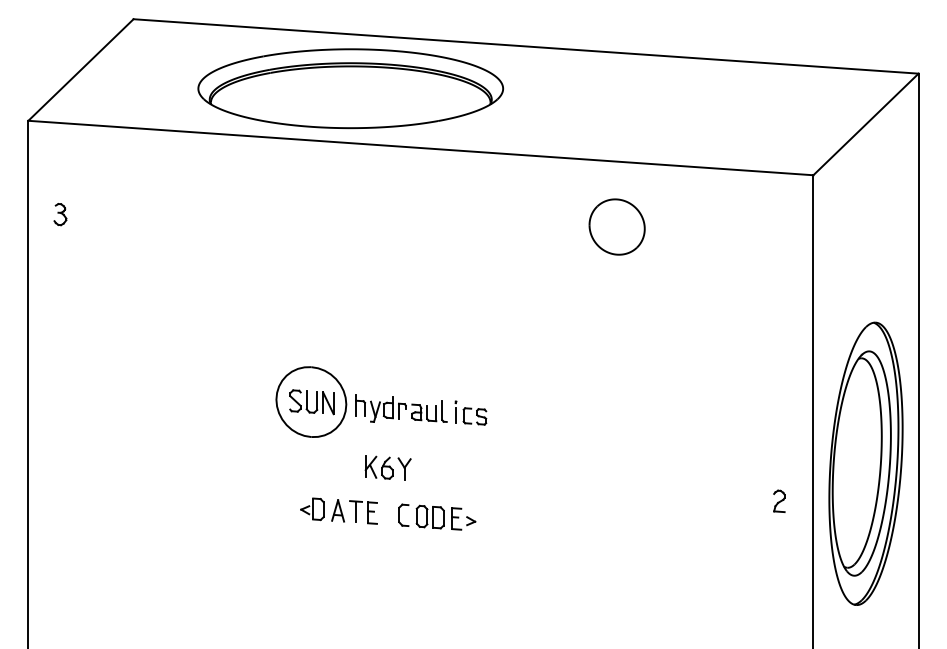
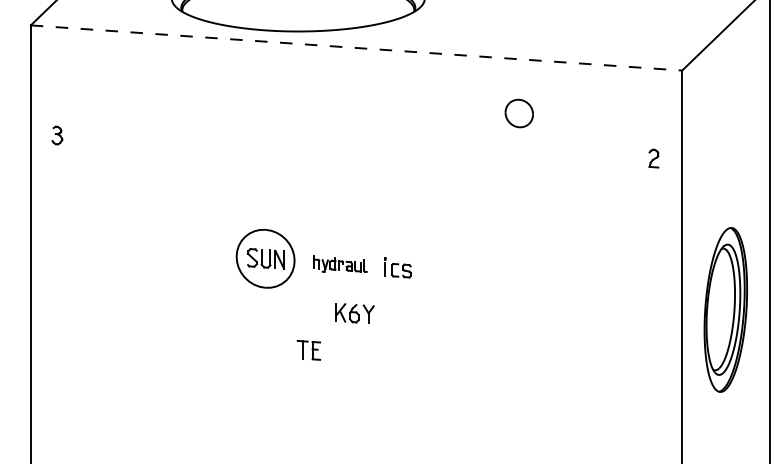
line: (421, 148) -> (357, 48), solid -> dashed
part: (60, 214) -> (57, 135), moved
part: (616, 226) -> (518, 113), size x0.6
part: (401, 408) -> (340, 264), size x0.7
part: (865, 463) -> (725, 309), size x0.7
part: (387, 467) -> (354, 313), moved
part: (779, 500) -> (654, 157), moved
part: (322, 509) -> (274, 347), removed
part: (437, 516) -> (370, 353), removed

